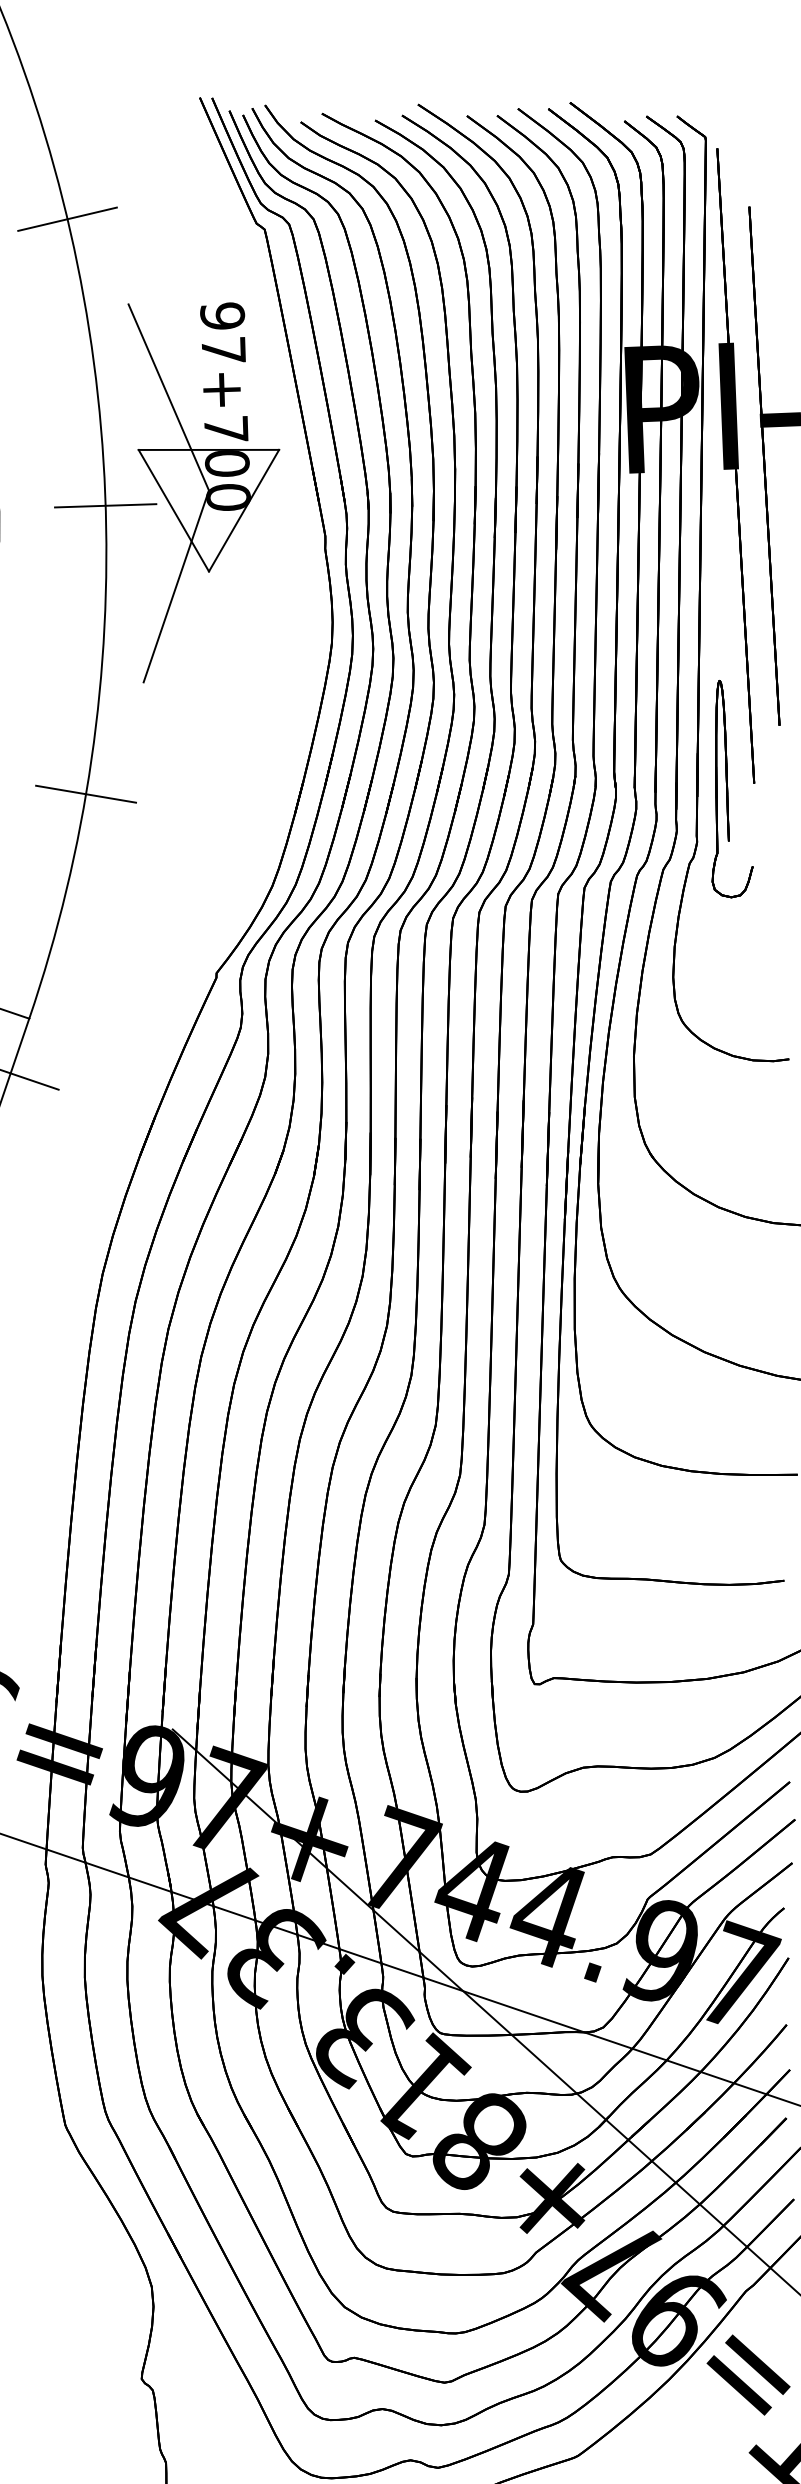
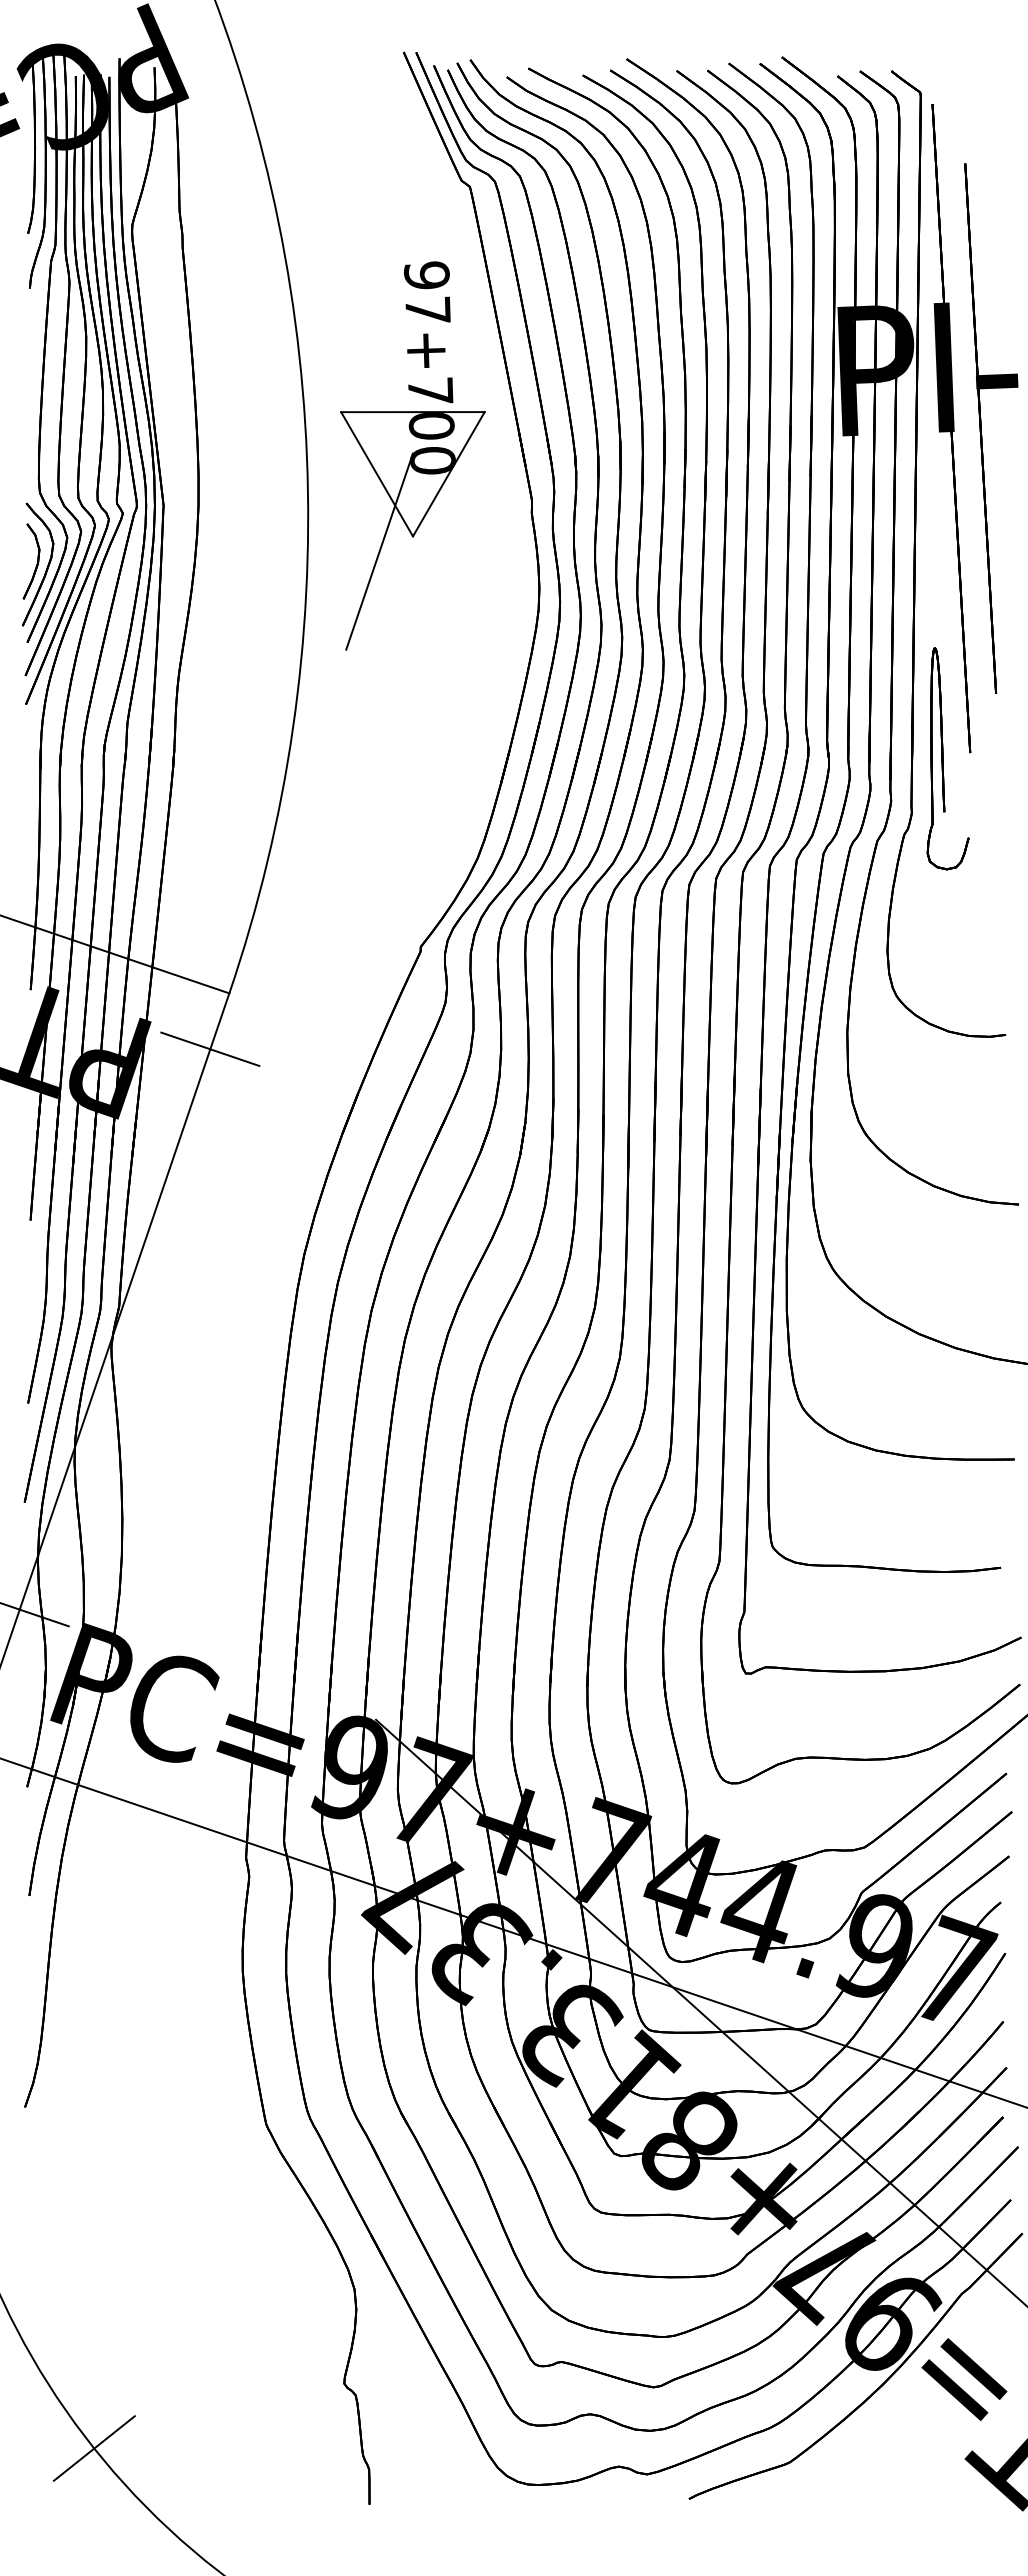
line: (67, 219) -> (268, 176), removed
line: (168, 397) -> (371, 358), removed
line: (105, 505) -> (307, 468), removed
line: (86, 793) -> (287, 763), removed

